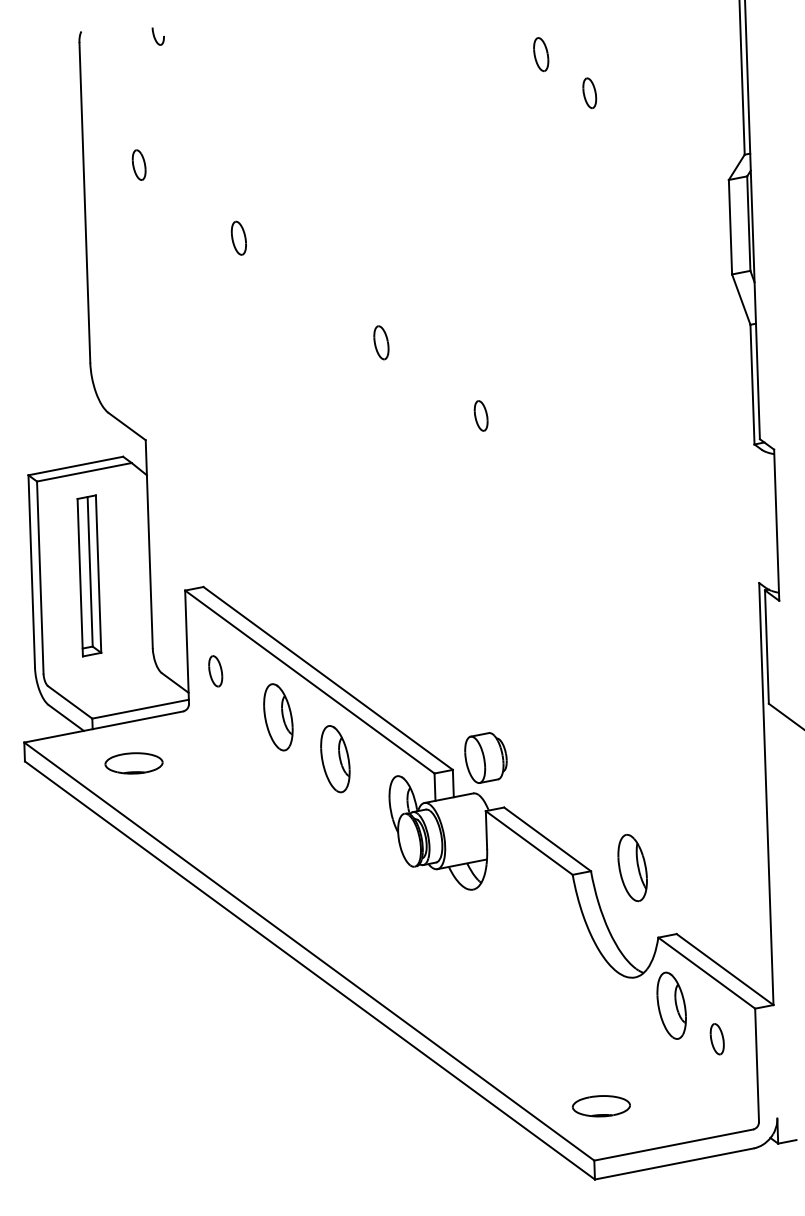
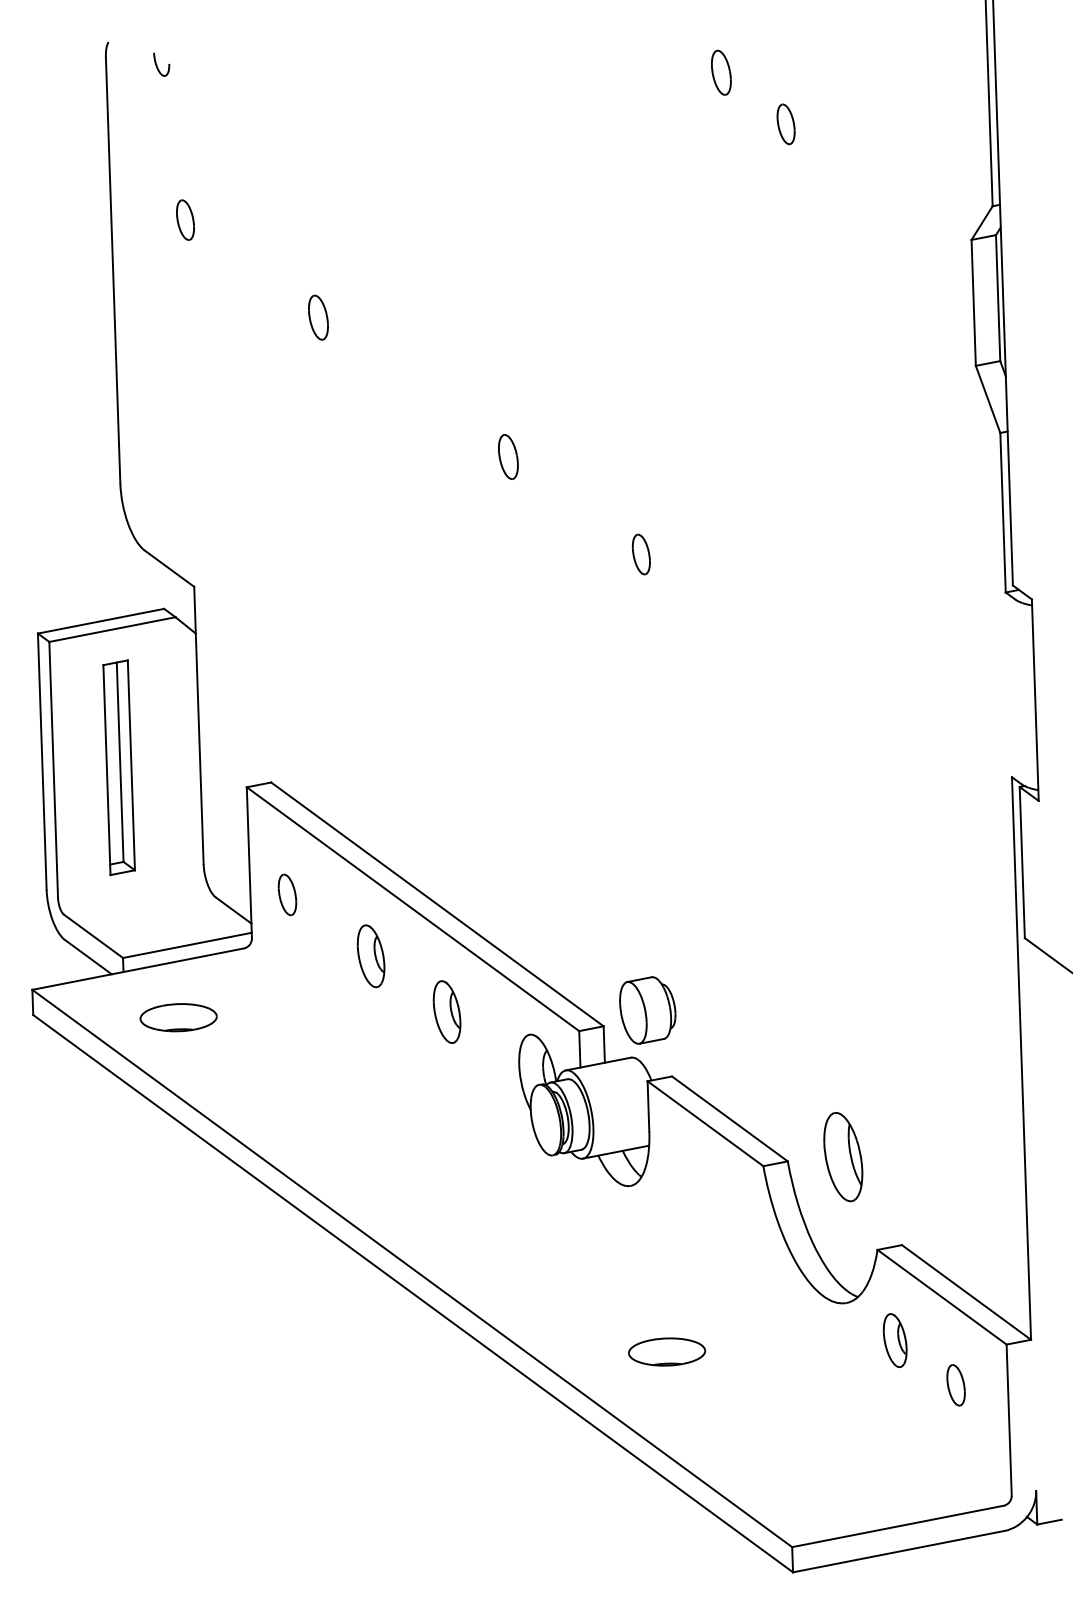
part: (157, 36) -> (160, 64), moved
part: (278, 717) -> (371, 956), size x0.7
part: (335, 759) -> (447, 1012), size x0.7
part: (671, 1005) -> (895, 1340), size x0.6
part: (601, 1106) -> (667, 1352), moved

